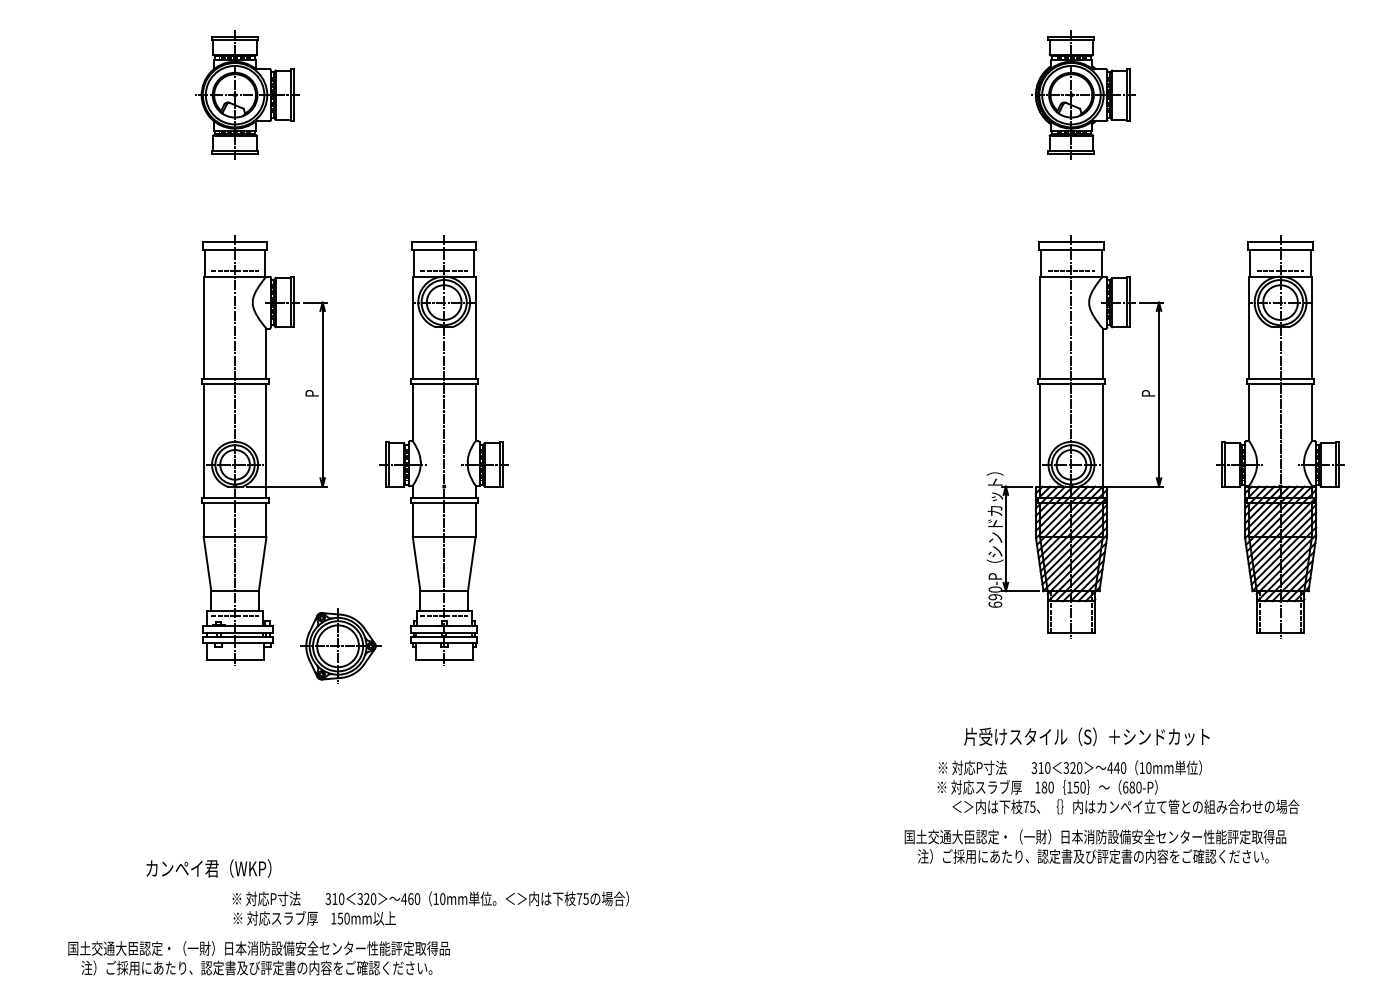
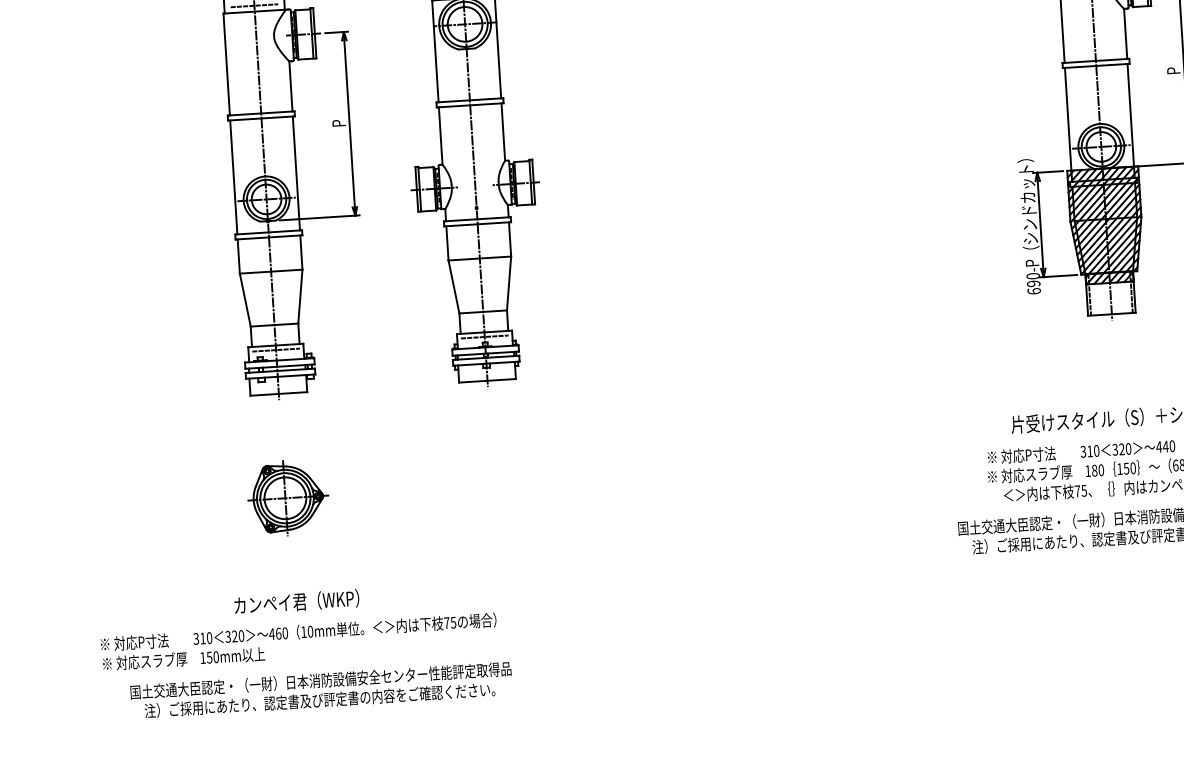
part: (340, 645) -> (287, 497), moved
text: (208, 868) -> (296, 602), moved
text: (430, 908) -> (298, 641), moved

